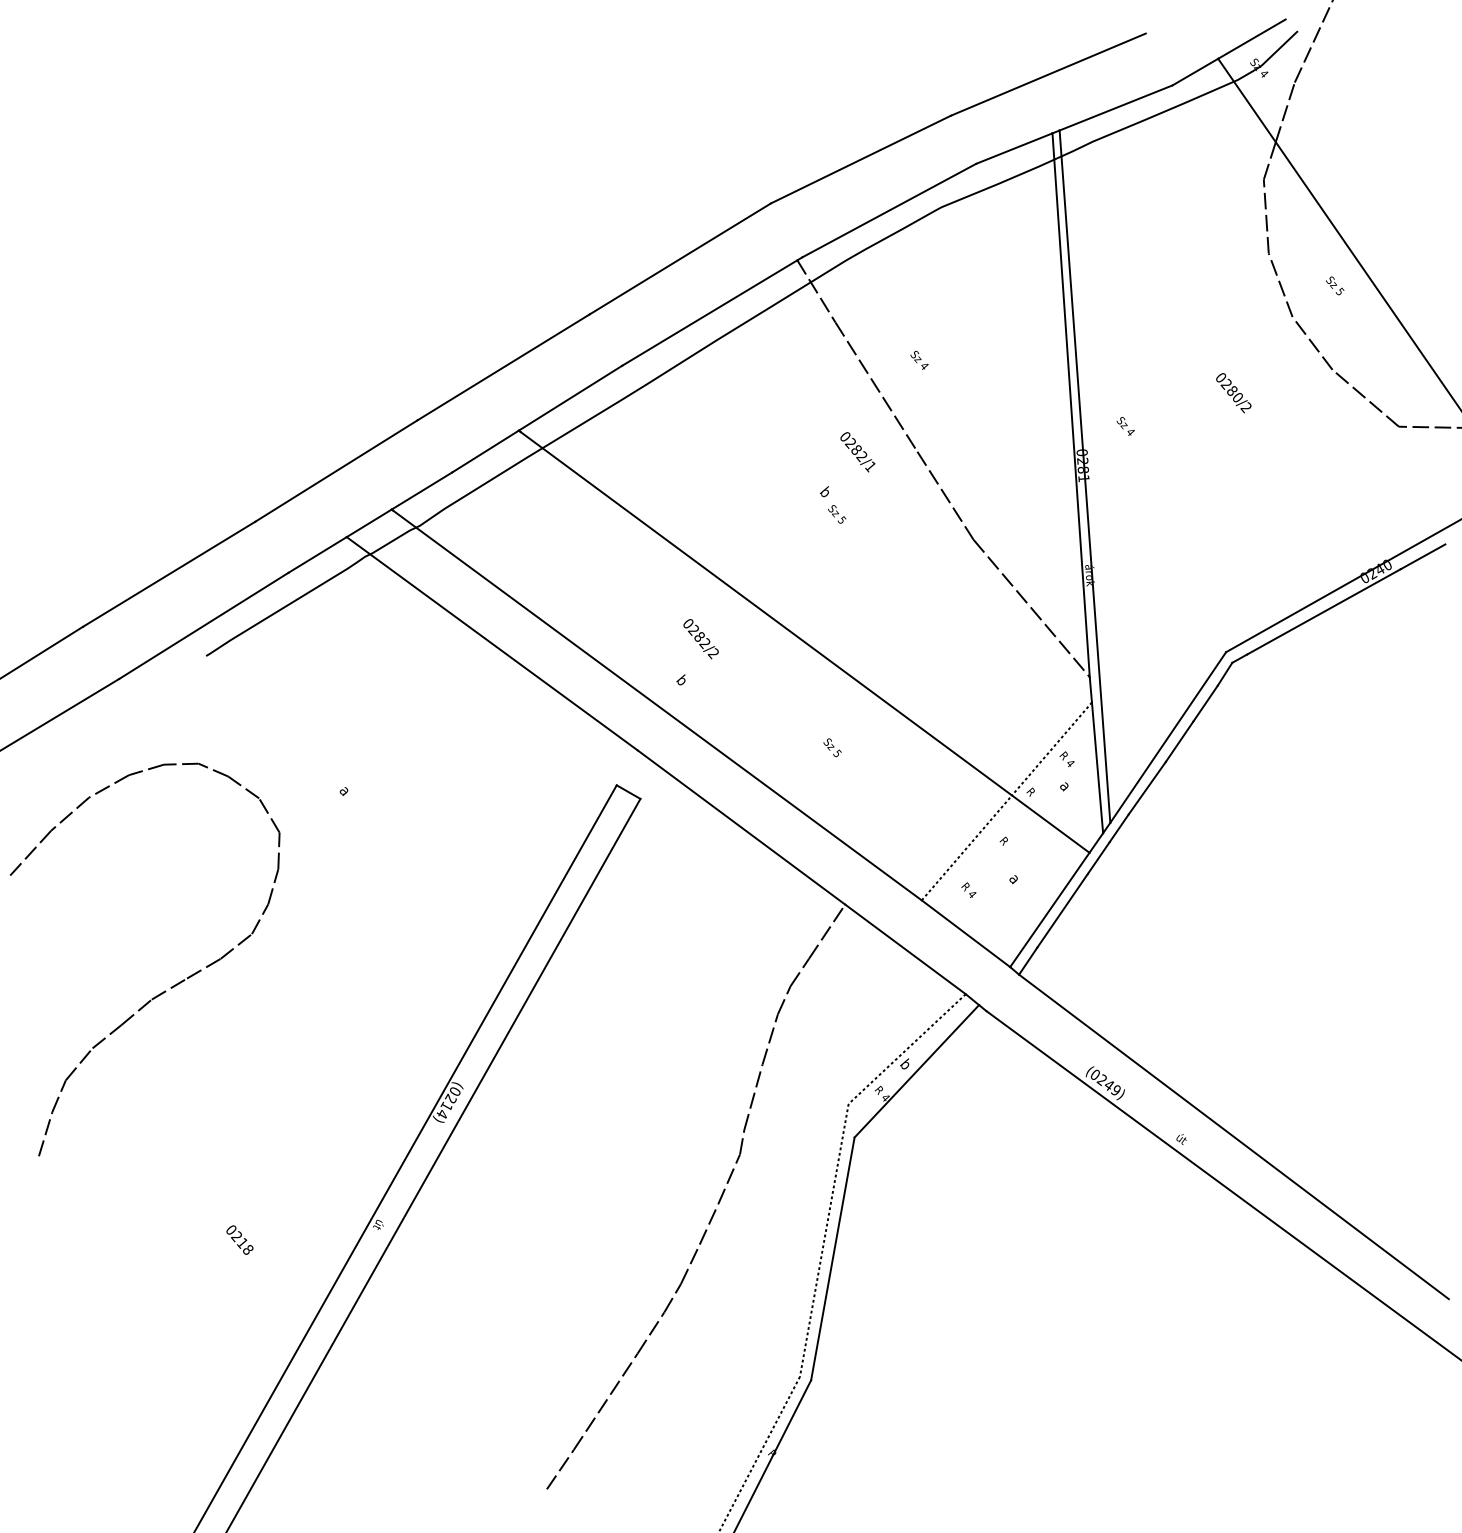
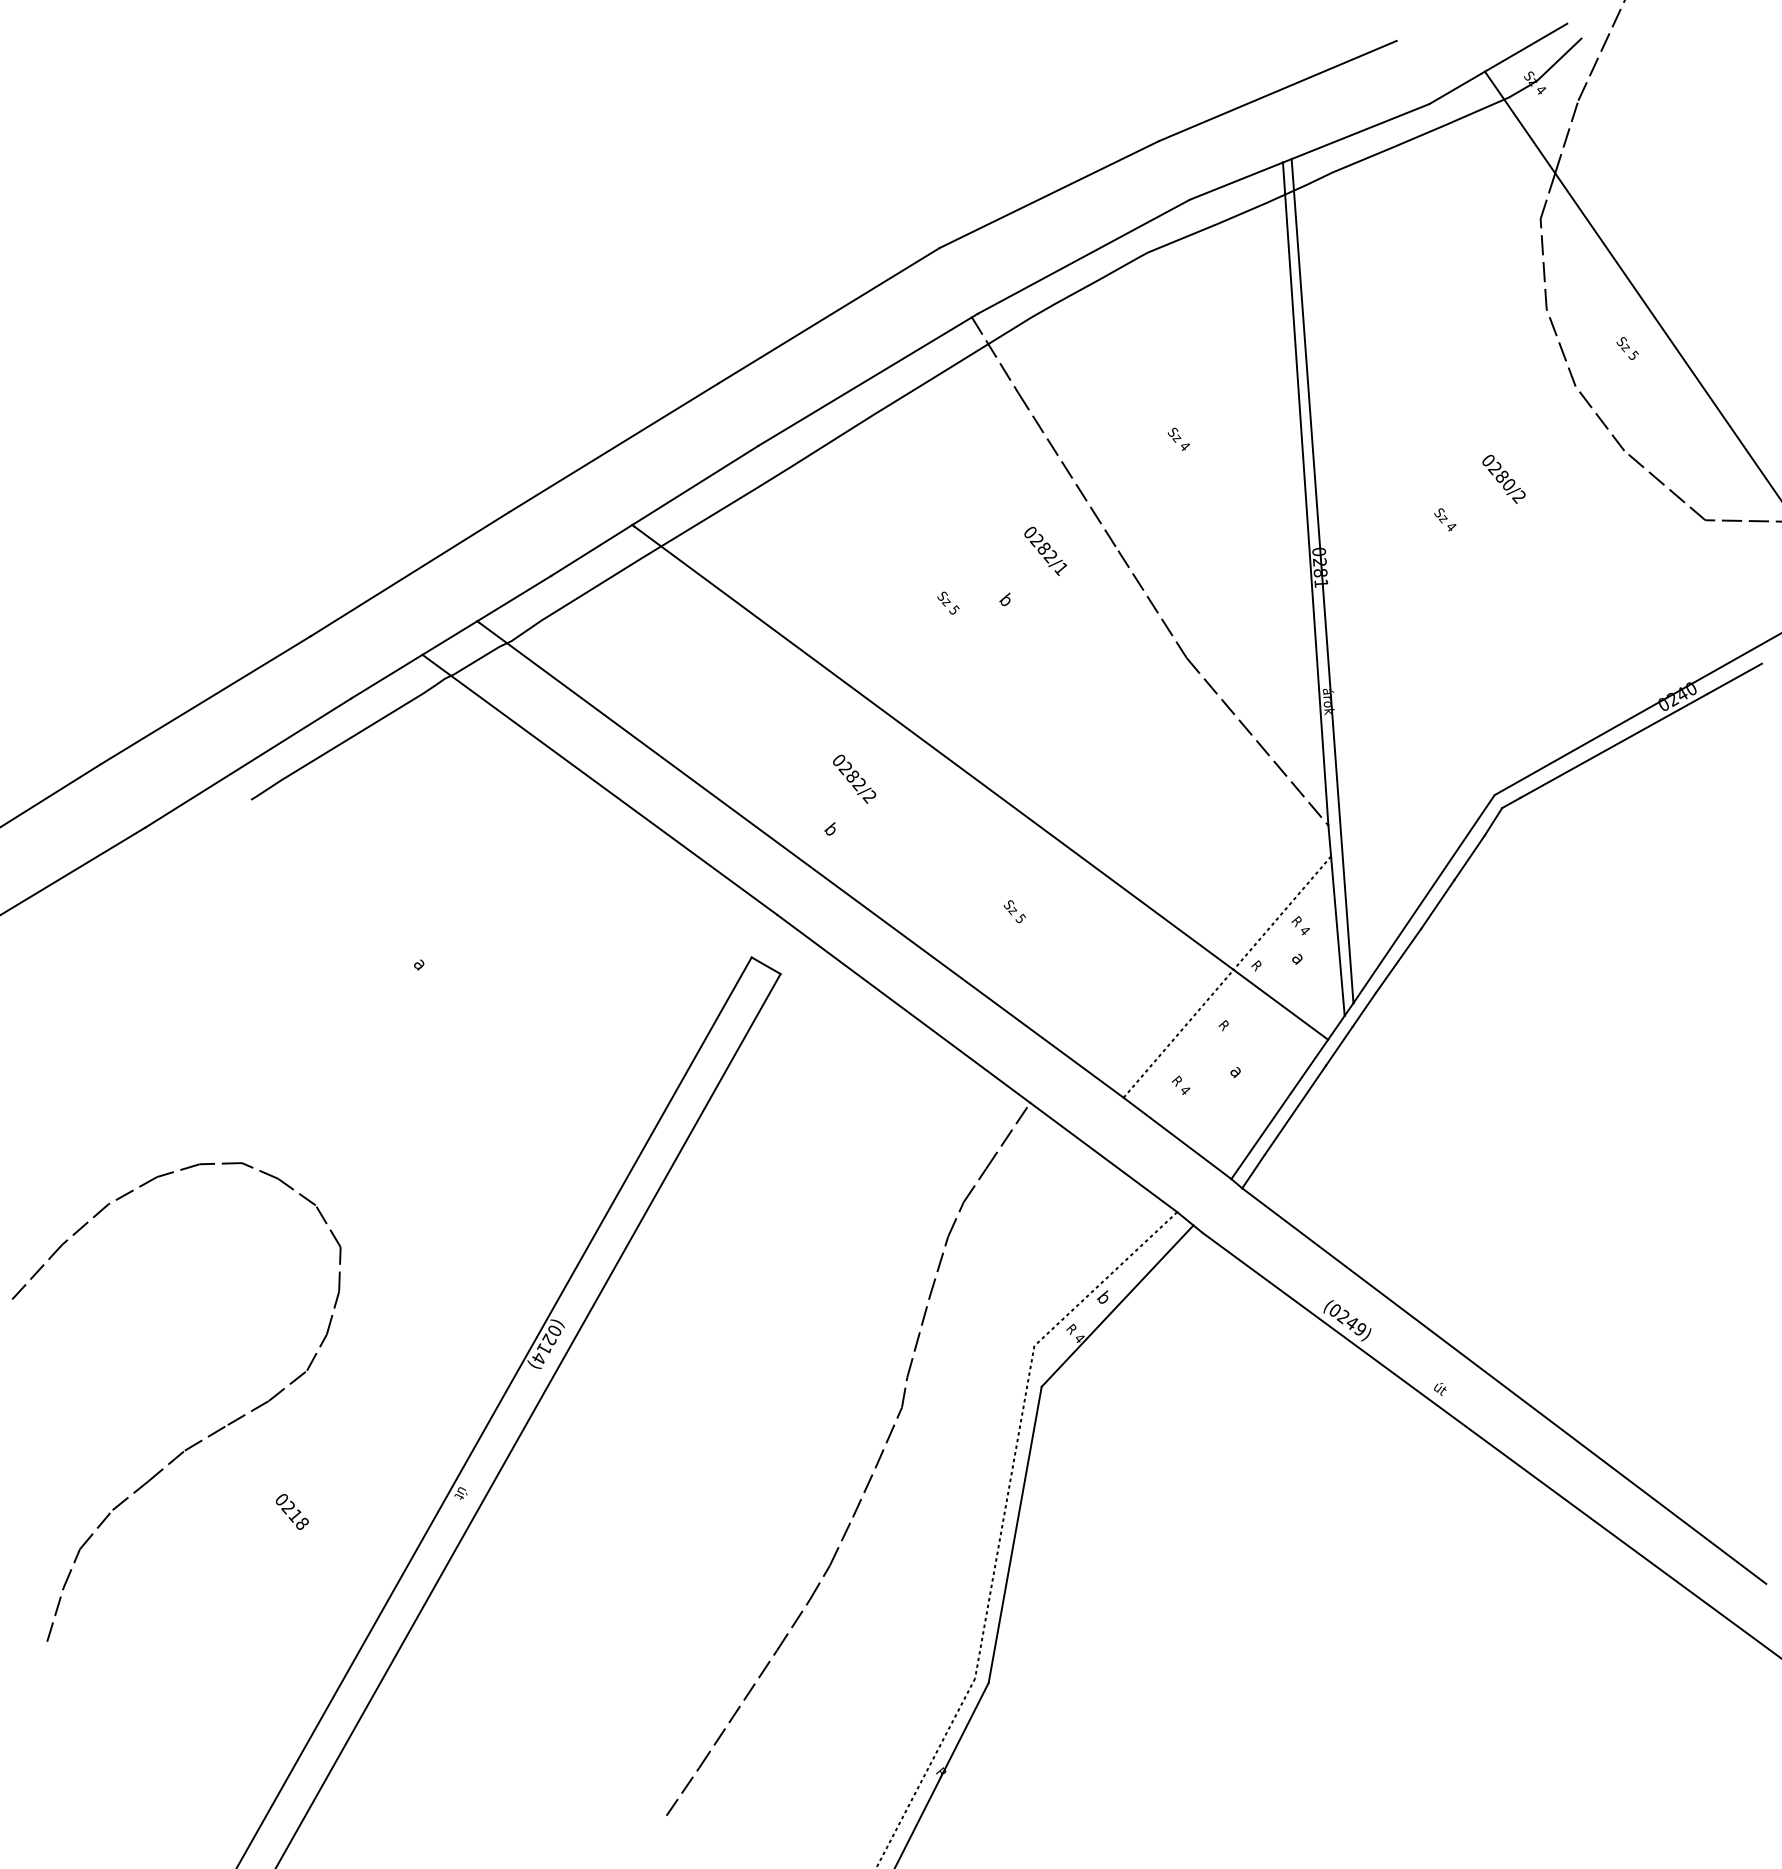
text: (919, 359) -> (1178, 438), moved
text: (1125, 426) -> (1445, 519), moved
text: (837, 513) -> (948, 602), moved
part: (163, 991) -> (199, 1440), moved

